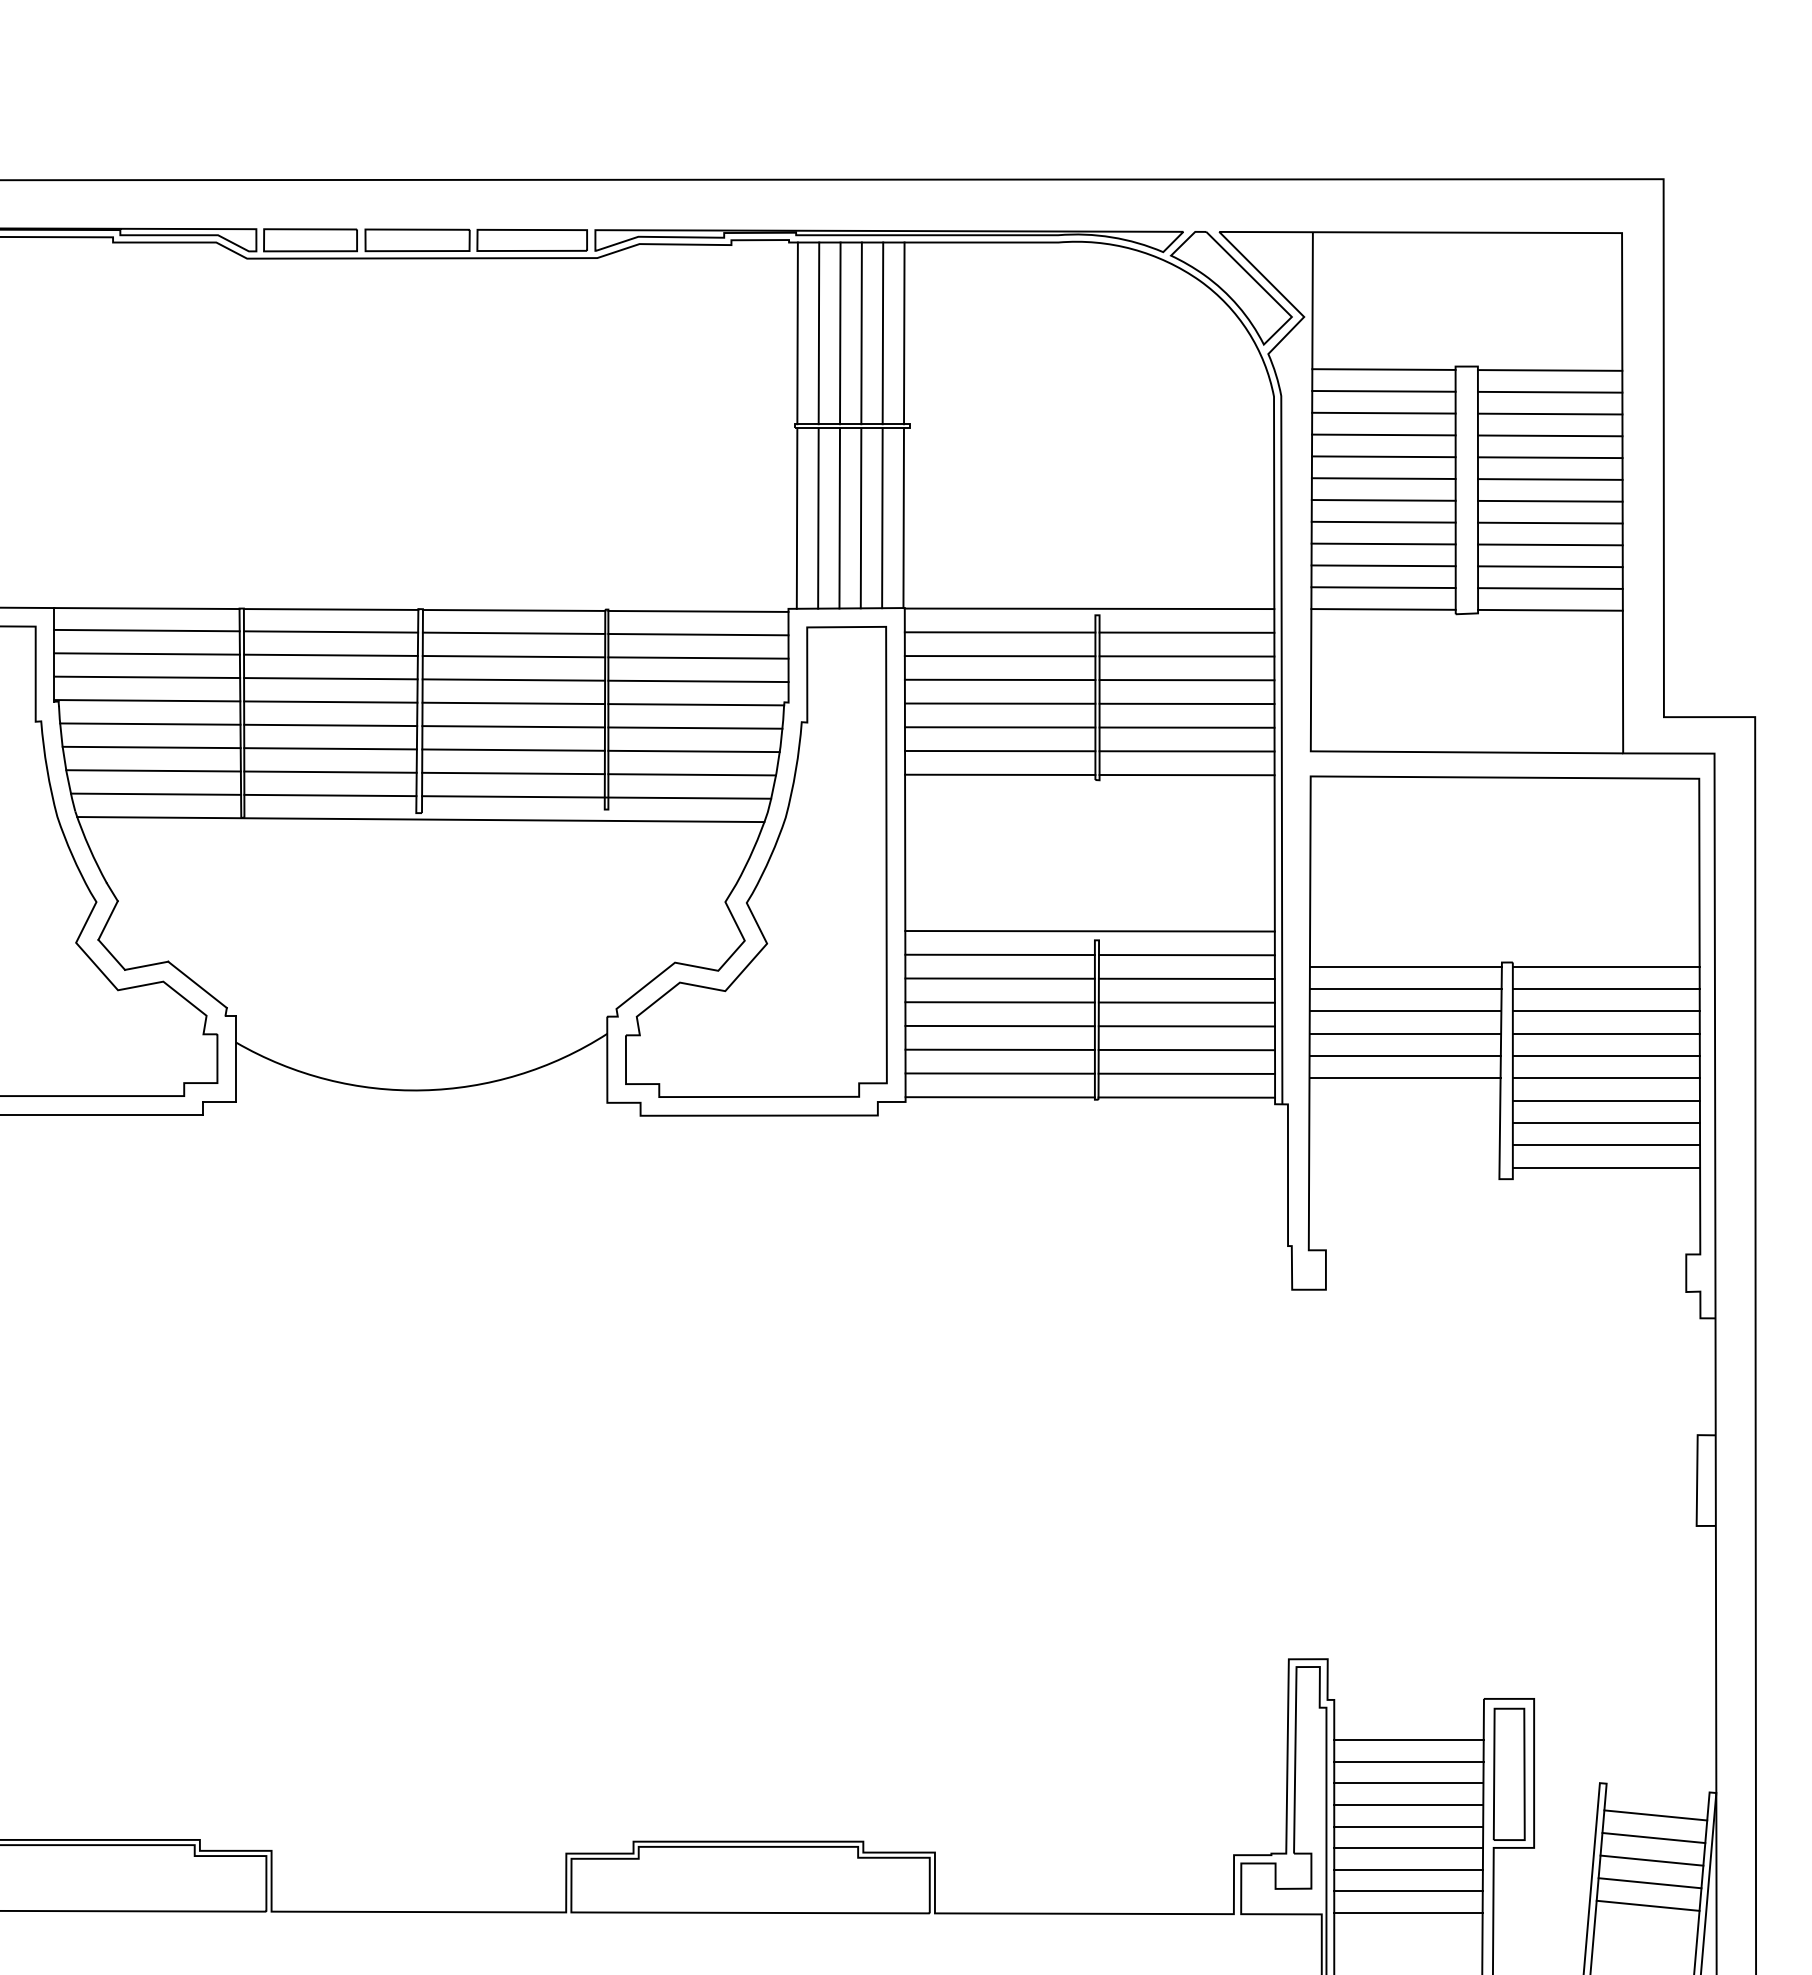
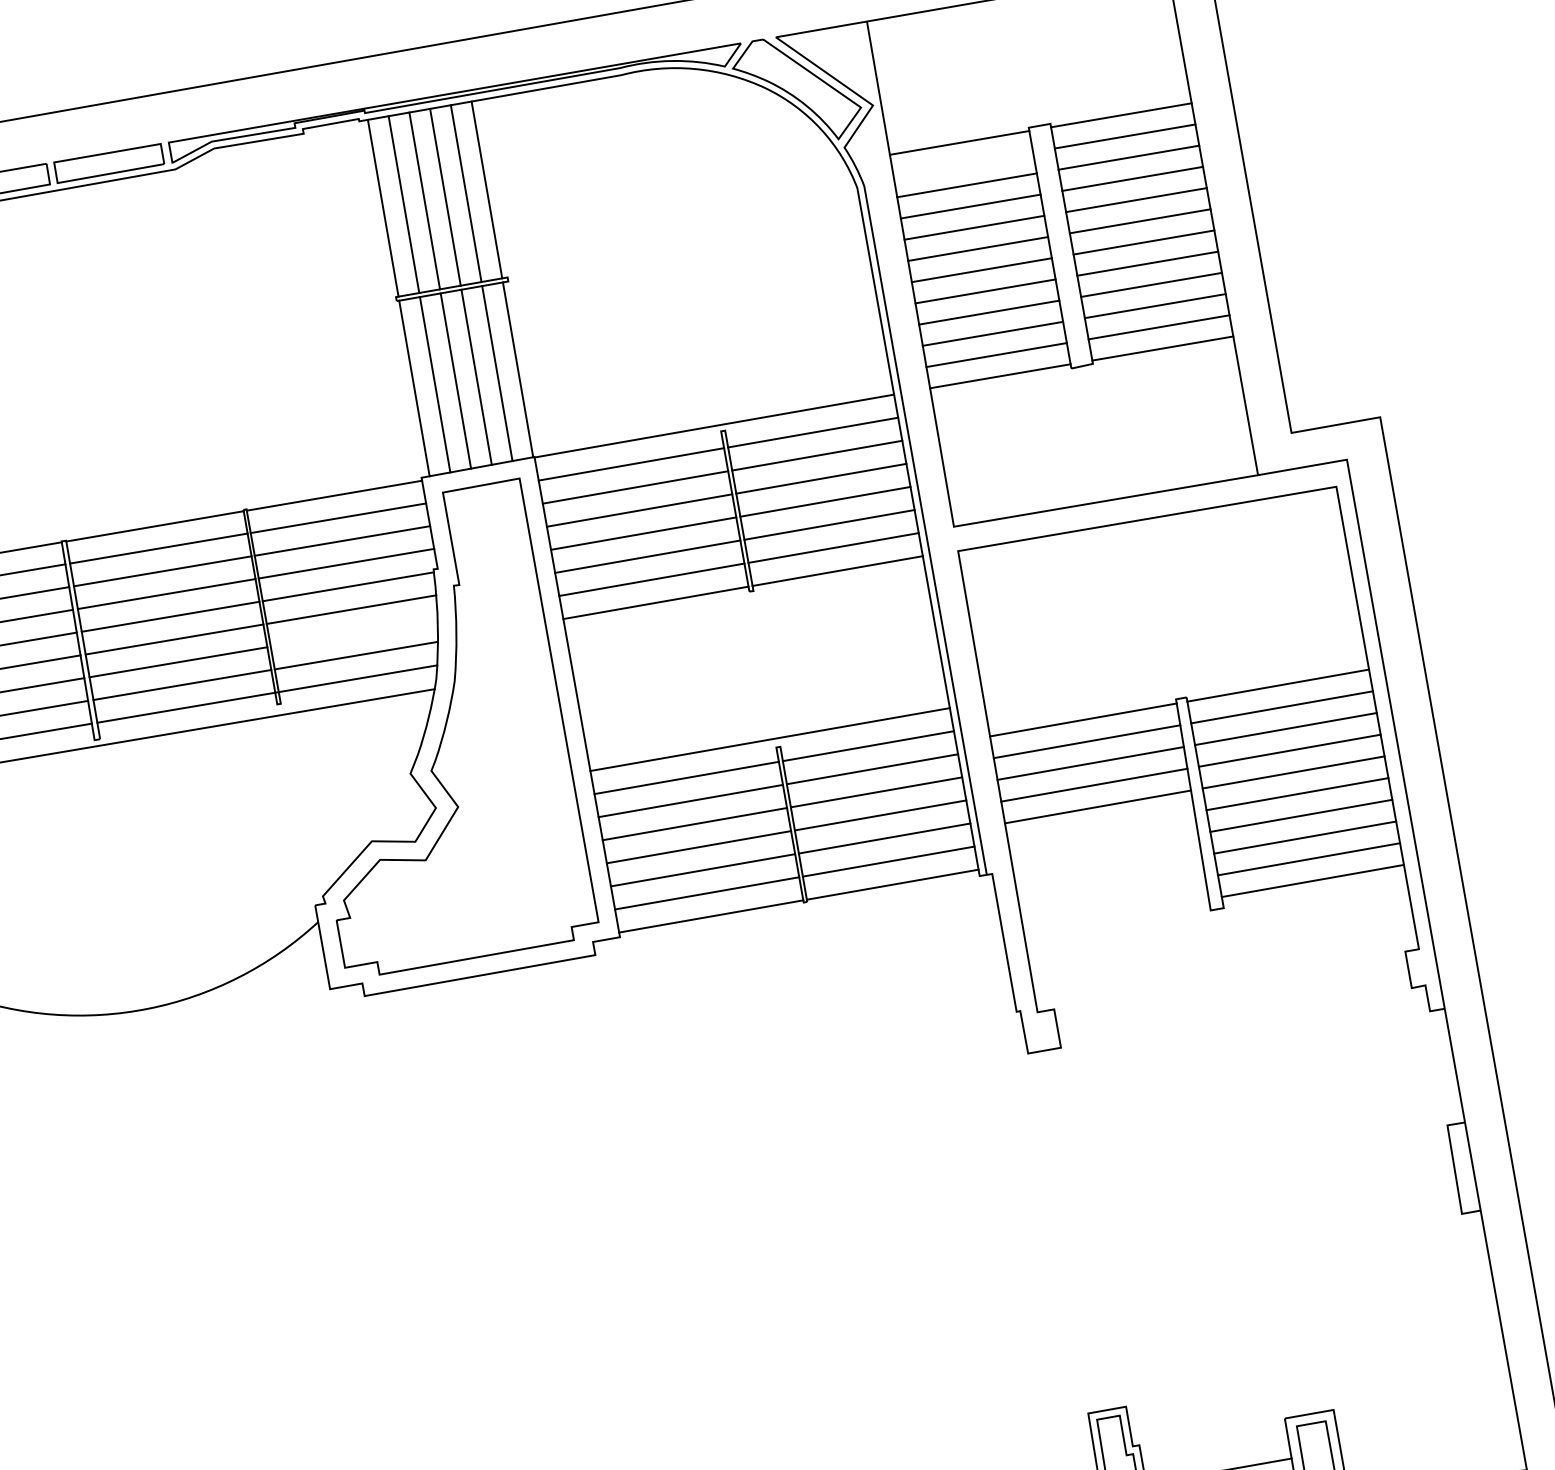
line: (1383, 390) -> (962, 163), removed
line: (693, 751) -> (353, 632), removed
line: (1404, 1078) -> (1101, 828), removed

